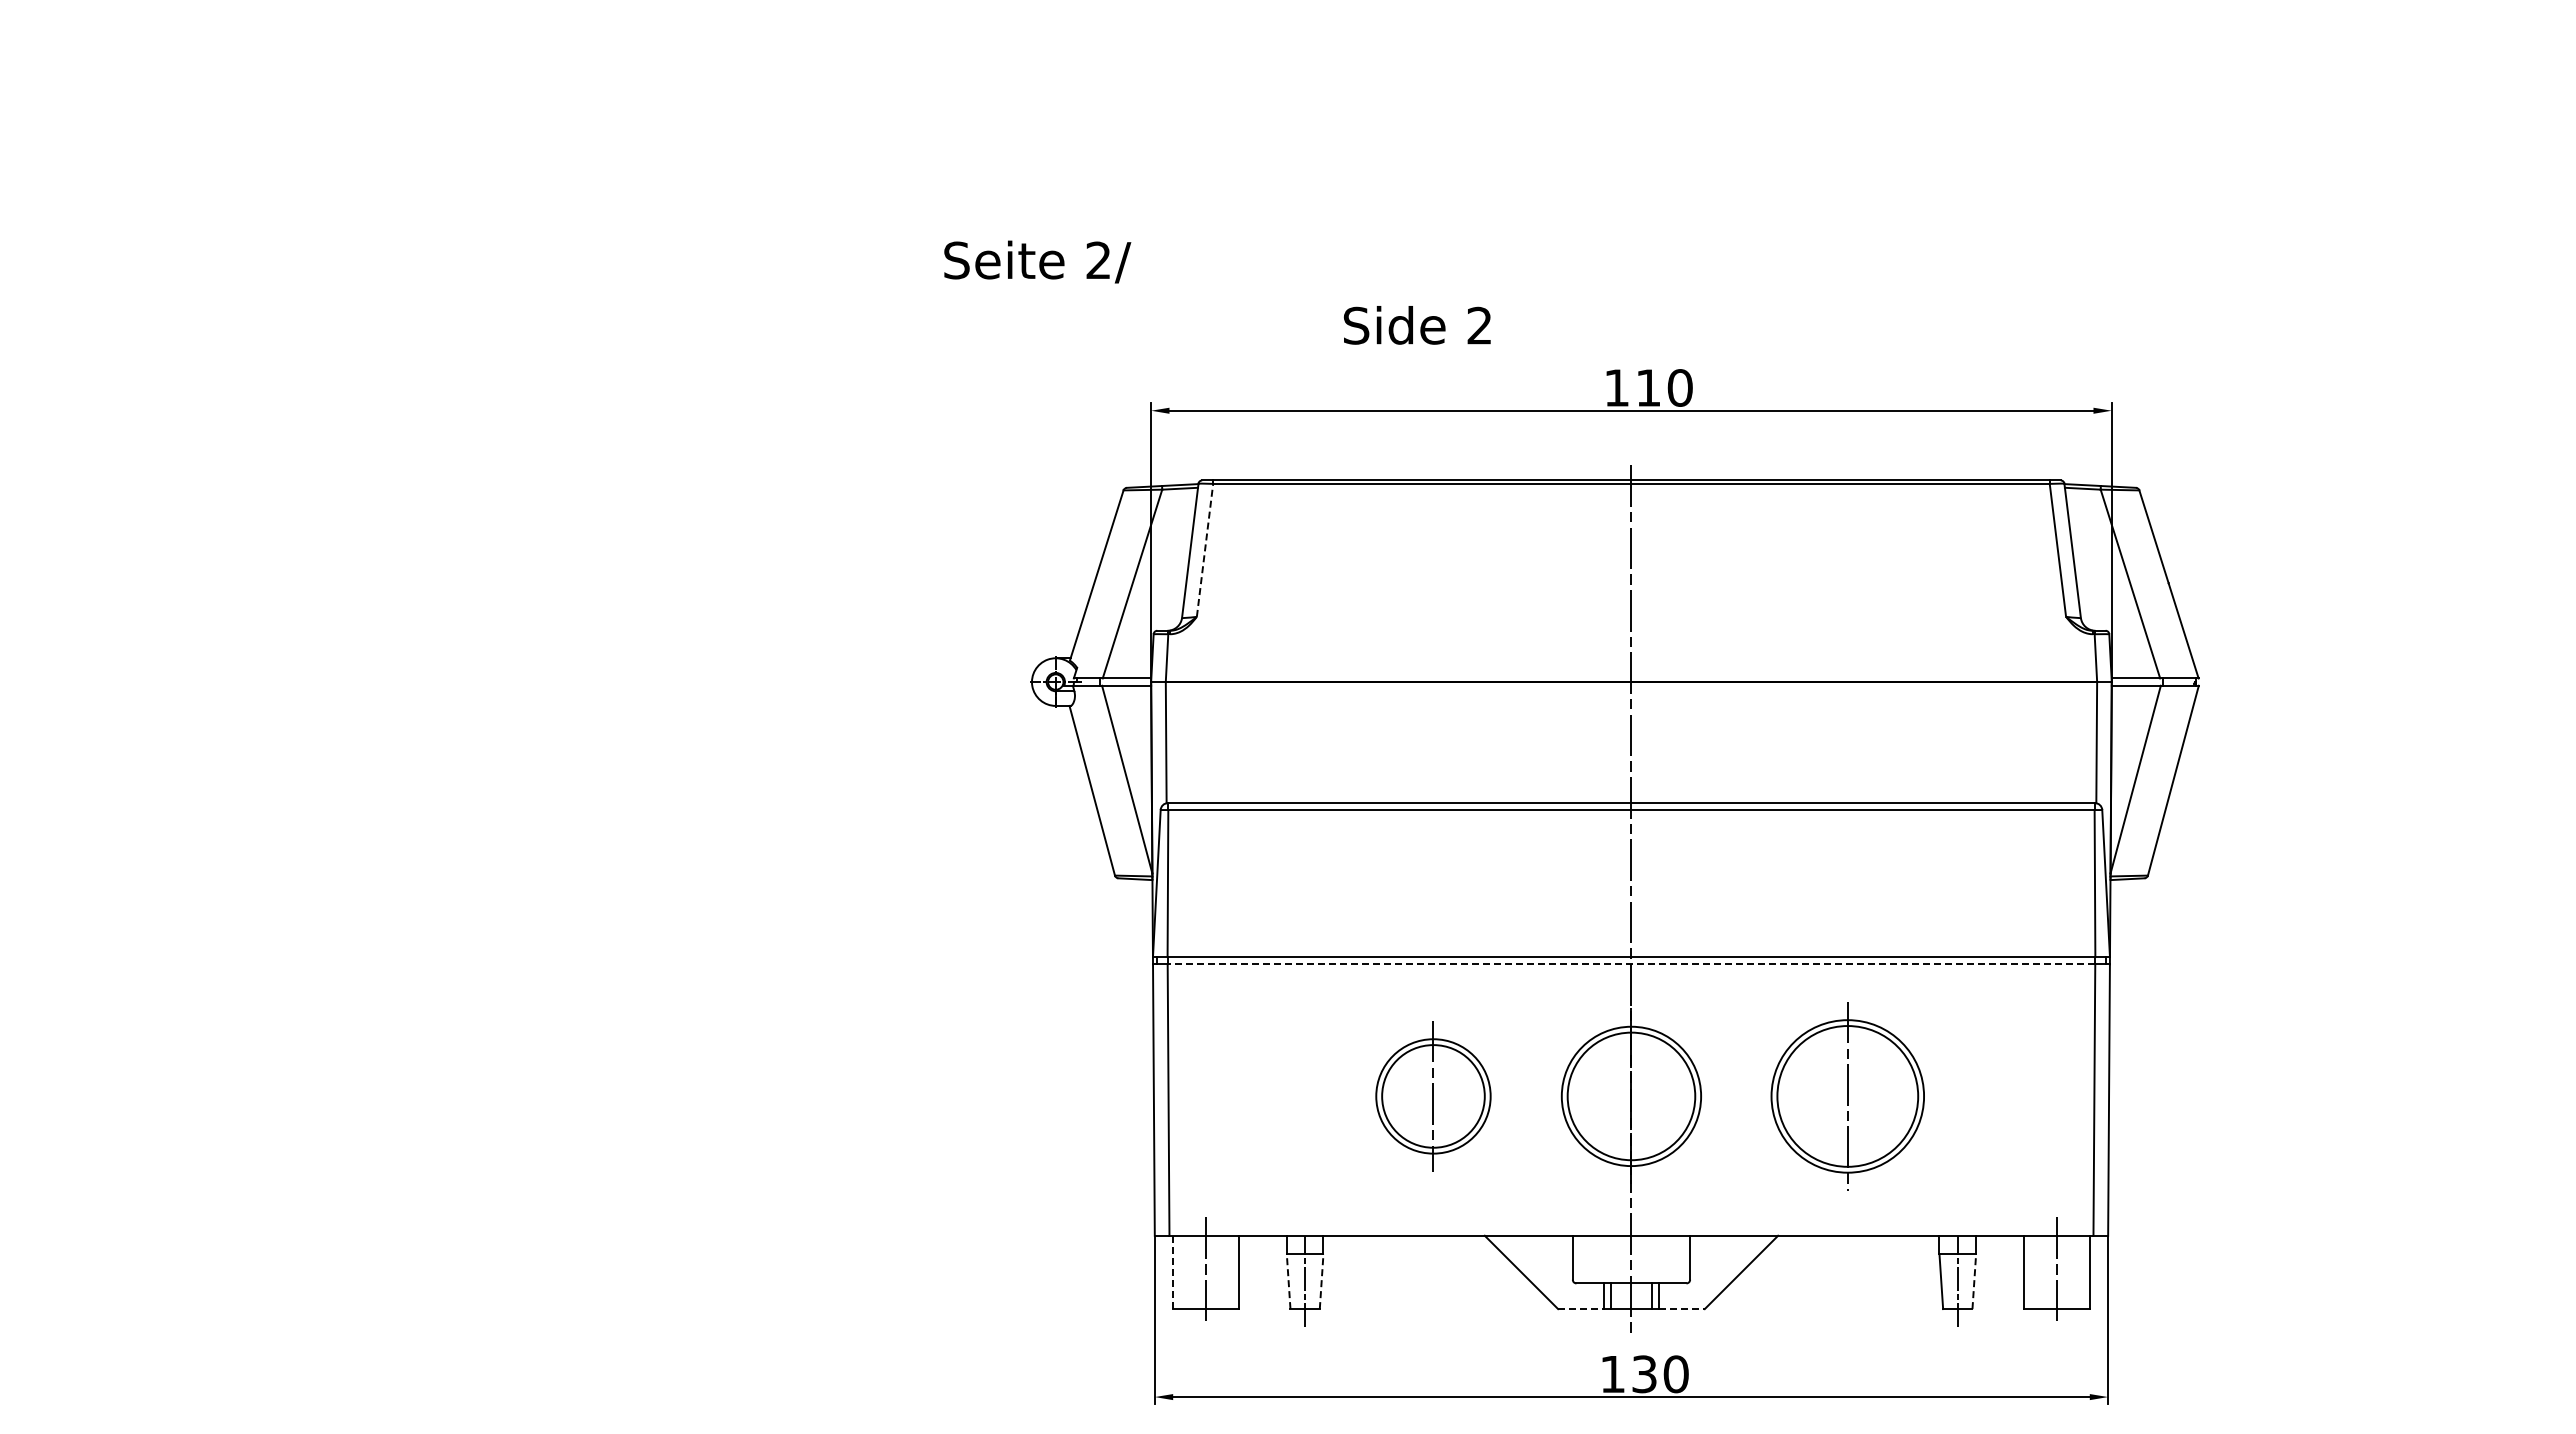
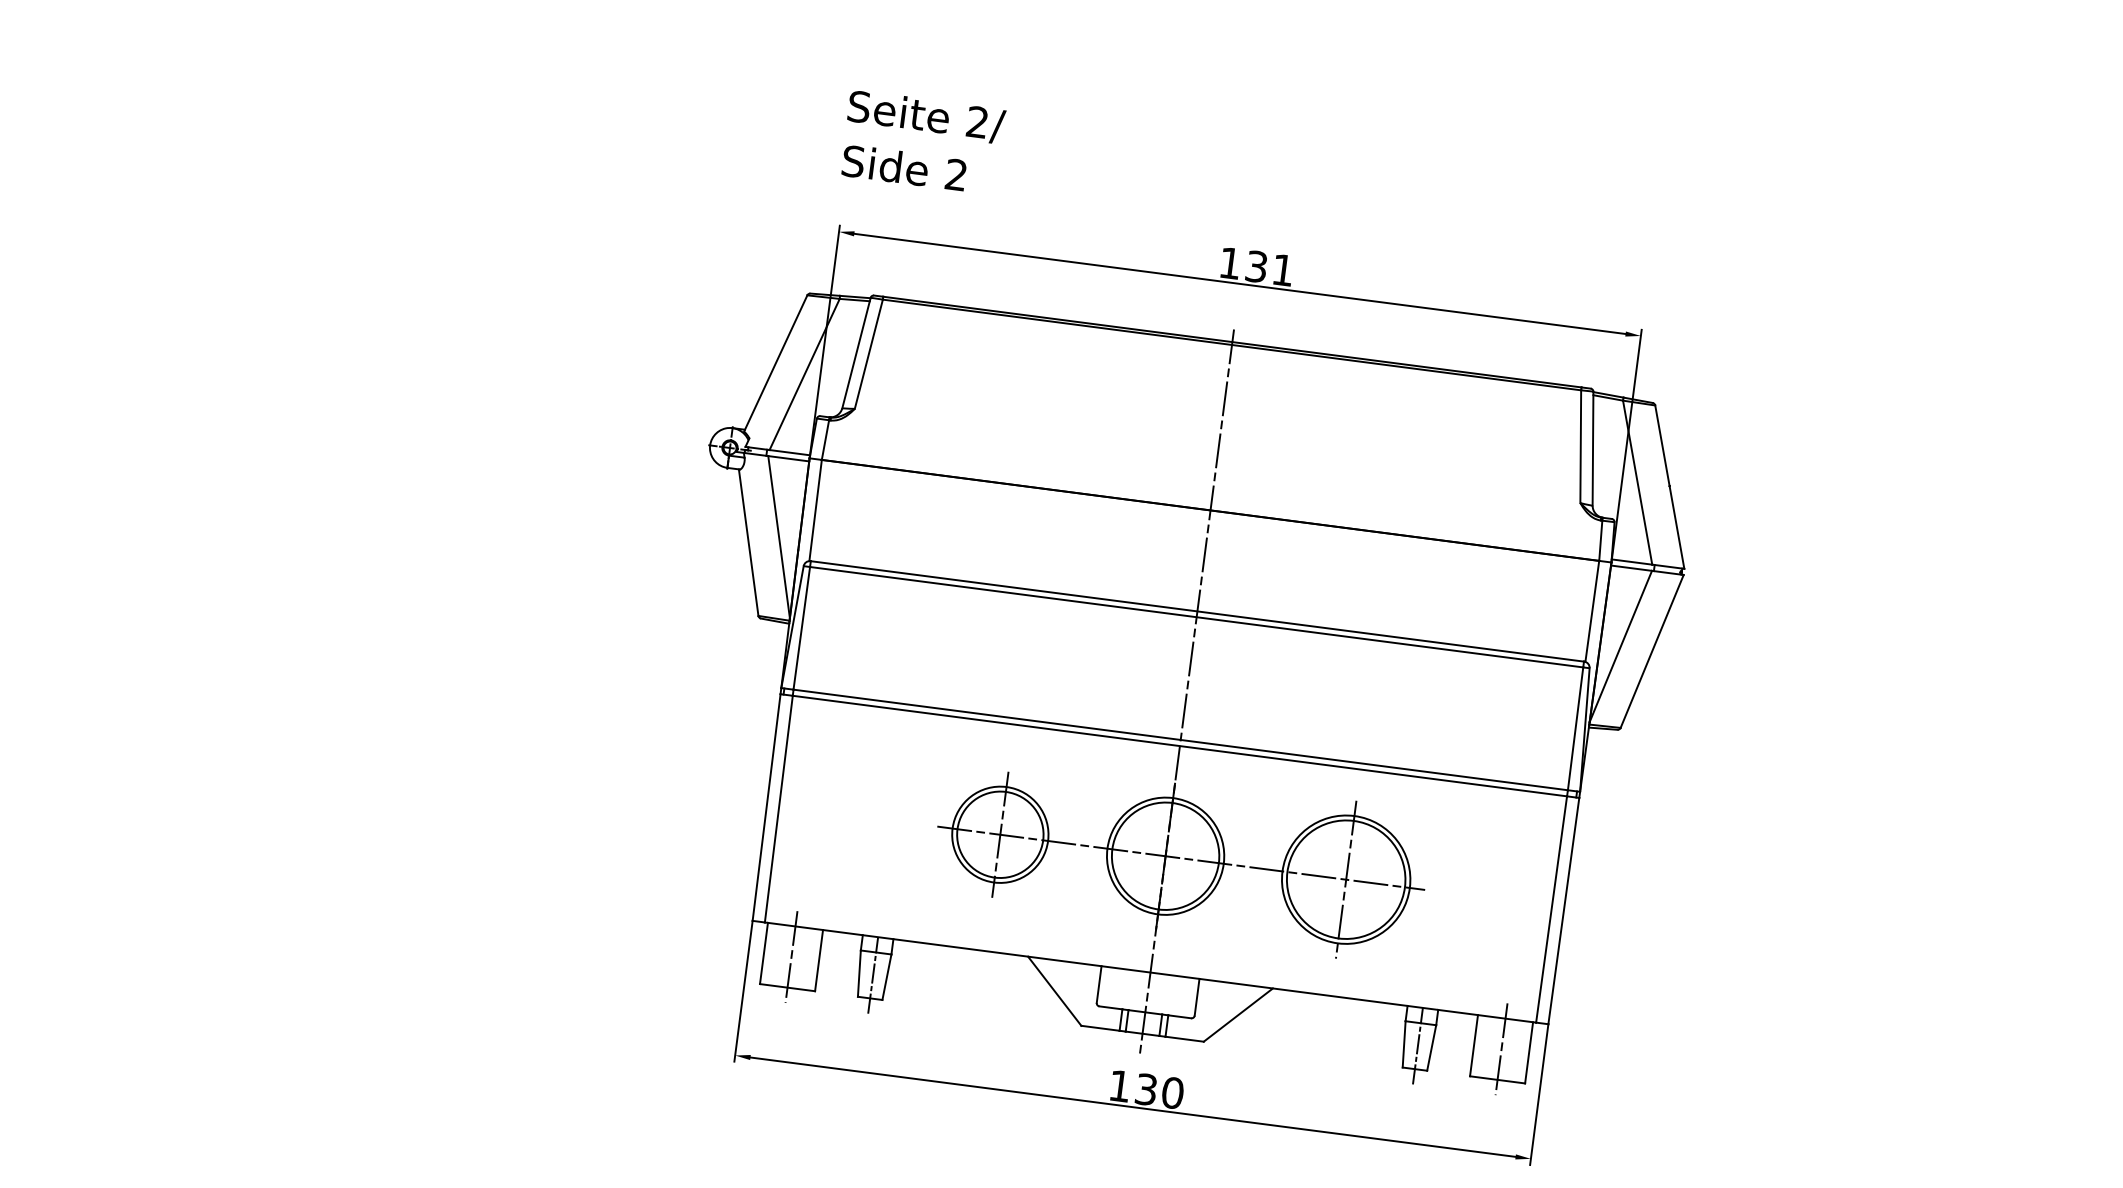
text: (1037, 261) -> (926, 116), moved
text: (1416, 325) -> (903, 167), moved
text: (1664, 387) -> (1270, 268), 110 -> 131
line: (1205, 550) -> (869, 354), dashed -> solid
line: (1631, 964) -> (1179, 746), dashed -> solid
line: (1649, 1096) -> (1180, 858), added
line: (1173, 1272) -> (764, 953), dashed -> solid
line: (1288, 1281) -> (859, 973), dashed -> solid
line: (1321, 1281) -> (886, 977), dashed -> solid
line: (1974, 1281) -> (1431, 1047), dashed -> solid
line: (1581, 1309) -> (1100, 1028), dashed -> solid
line: (1681, 1309) -> (1184, 1039), dashed -> solid

